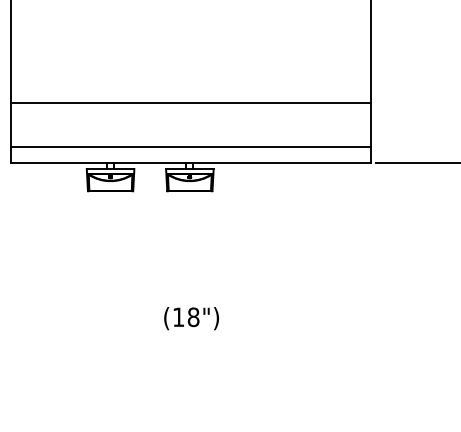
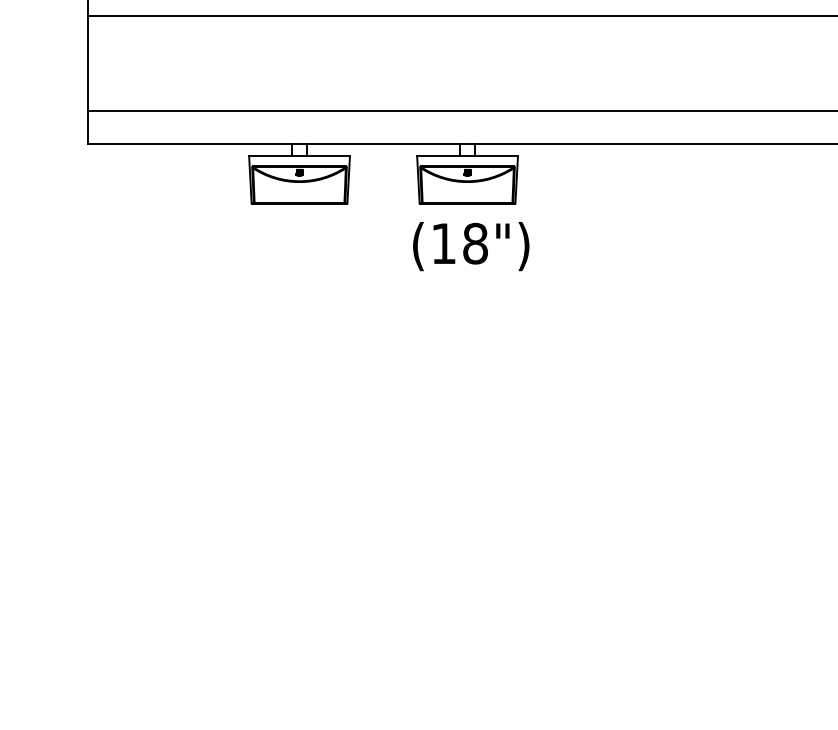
text: (191, 318) -> (470, 246), moved

